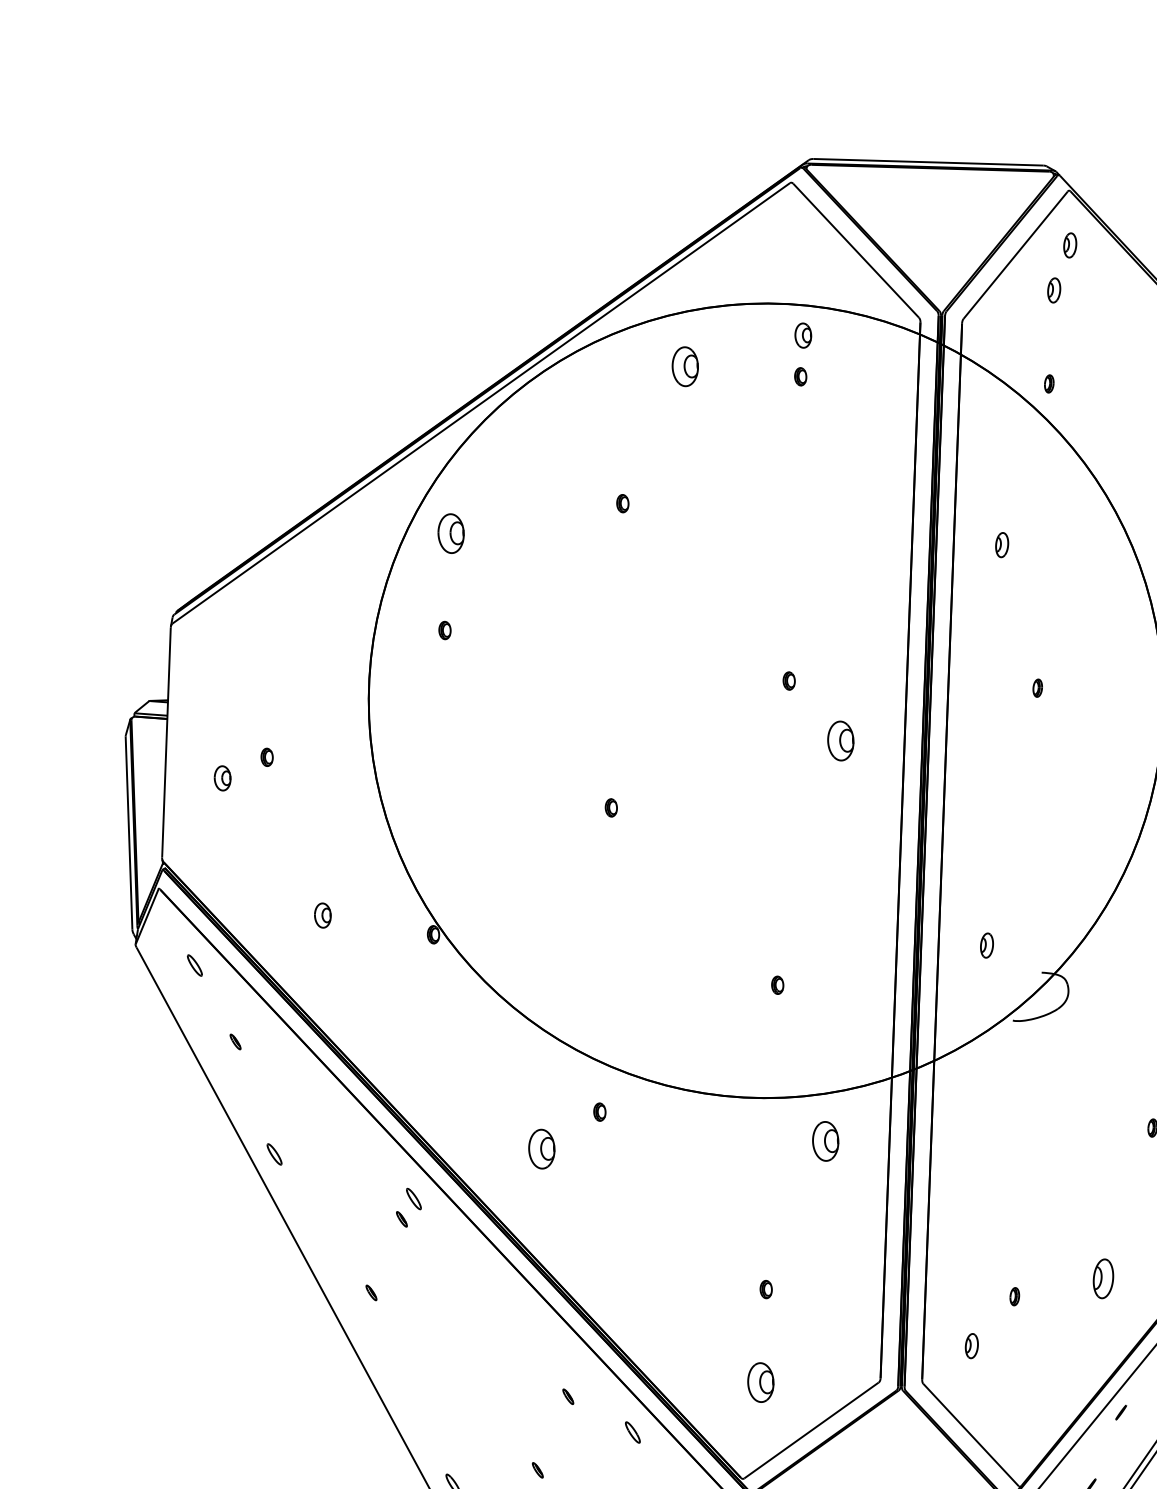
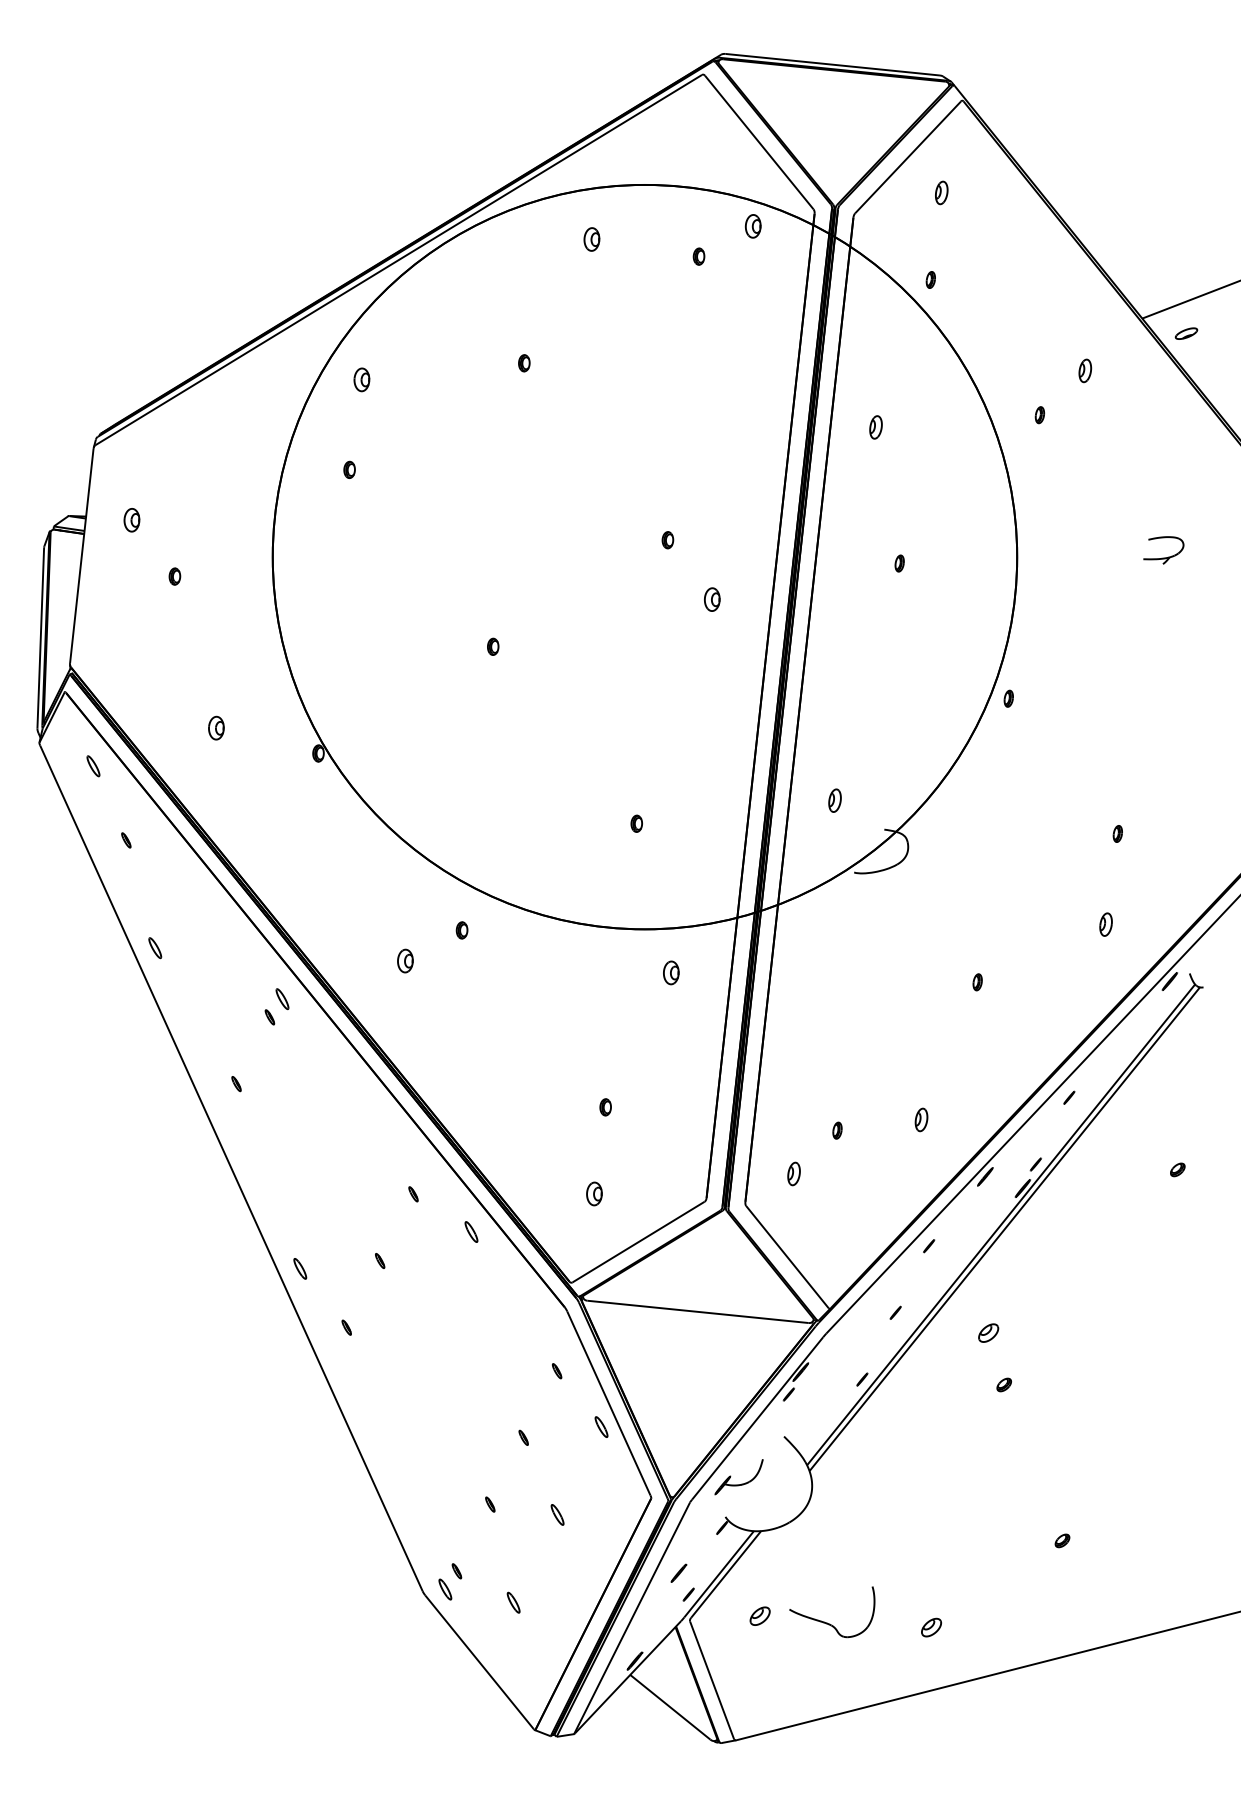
part: (1069, 244) -> (959, 151), removed
part: (802, 335) -> (752, 226), moved
part: (684, 366) -> (591, 239), size x0.62
part: (450, 533) -> (361, 379), size x0.62
part: (841, 740) -> (712, 599), size x0.62
part: (222, 778) -> (131, 520), moved
part: (826, 1140) -> (671, 972), size x0.62
part: (541, 1148) -> (405, 960), size x0.62
part: (1103, 1278) -> (921, 1119), size x0.62
part: (760, 1382) -> (594, 1193), size x0.62

